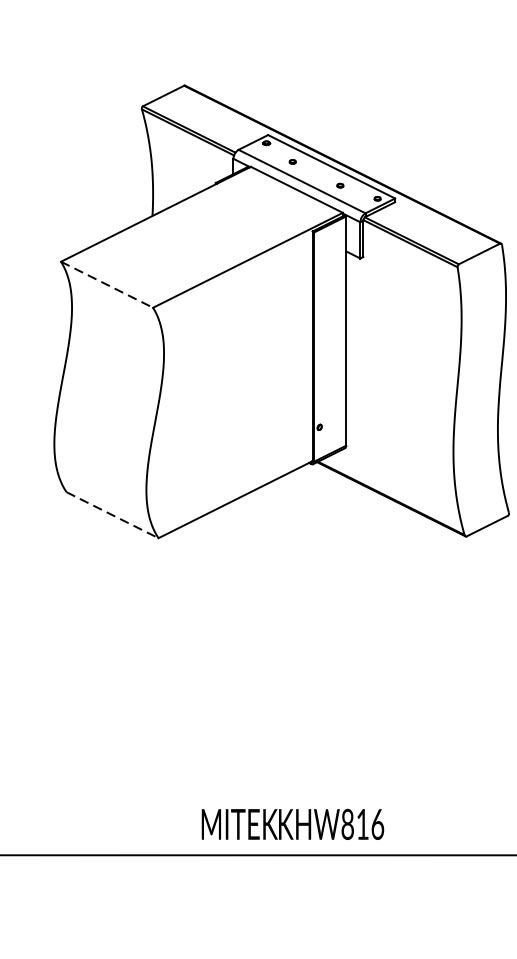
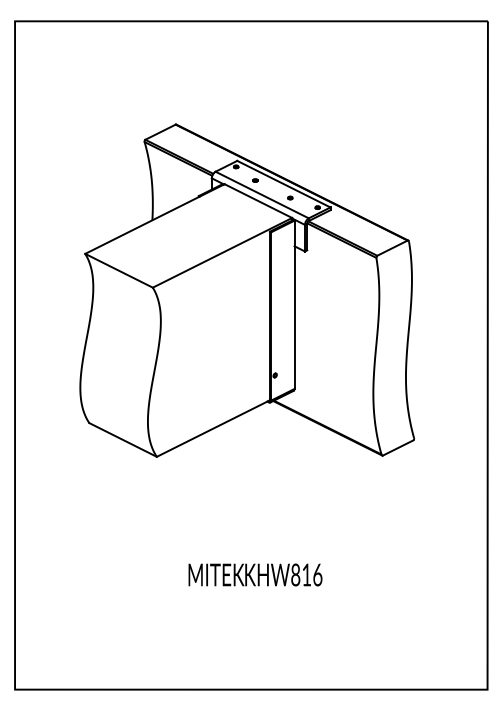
line: (107, 284) -> (119, 270), dashed -> solid
line: (113, 514) -> (123, 439), dashed -> solid
text: (292, 823) -> (255, 574), moved

